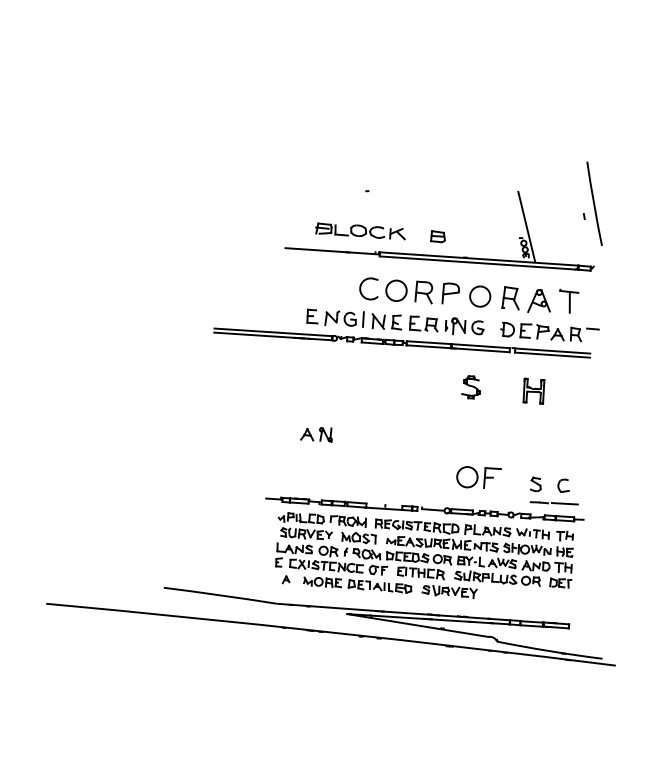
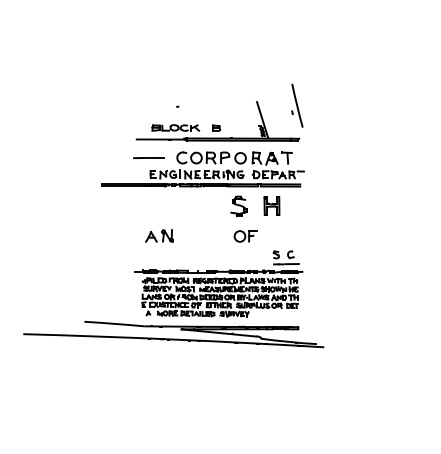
line: (305, 285) -> (148, 158), added
part: (470, 385) -> (238, 205), size x1.67
part: (533, 390) -> (271, 205), size x1.43
part: (316, 433) -> (159, 235), size x1.67
part: (477, 477) -> (245, 236), moved

